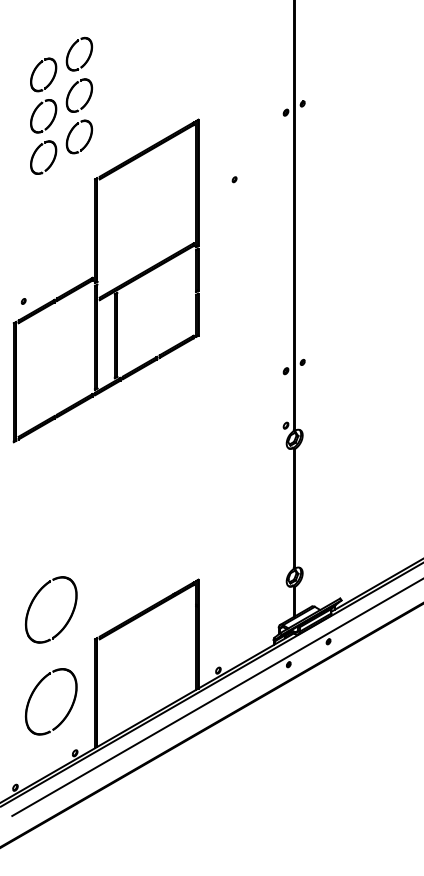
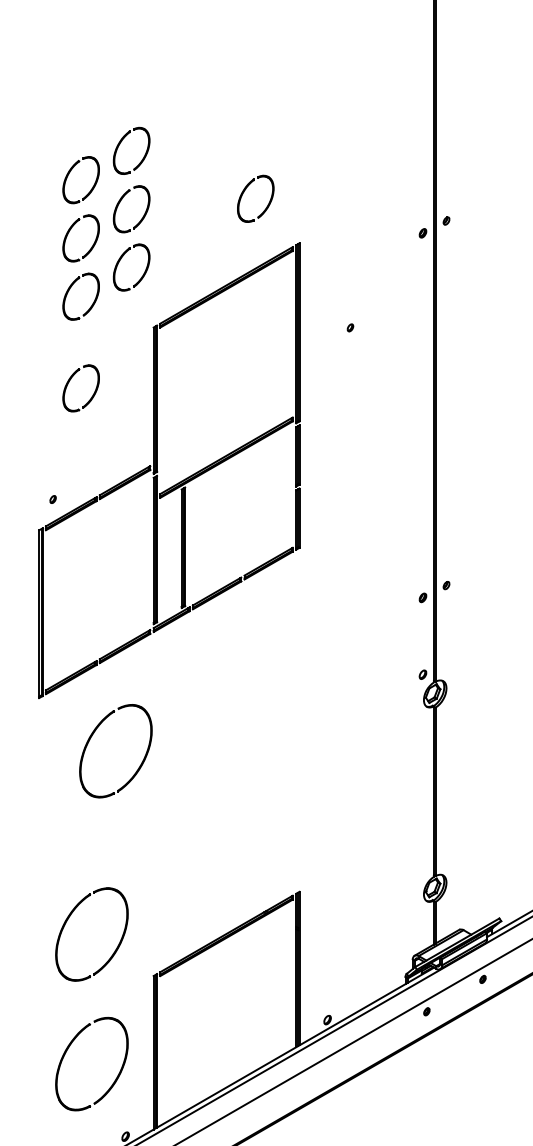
part: (159, 84) -> (244, 193), added
part: (36, 217) -> (71, 381), added
part: (51, 470) -> (92, 737), added

